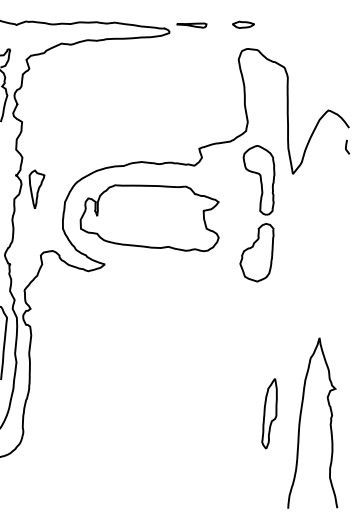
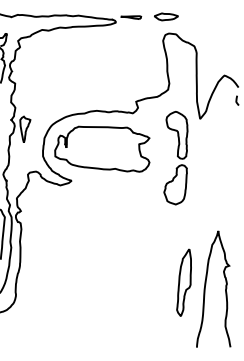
part: (243, 25) -> (166, 17), size x1.6
part: (256, 214) -> (175, 158), moved
part: (269, 413) -> (184, 282), size x1.4

